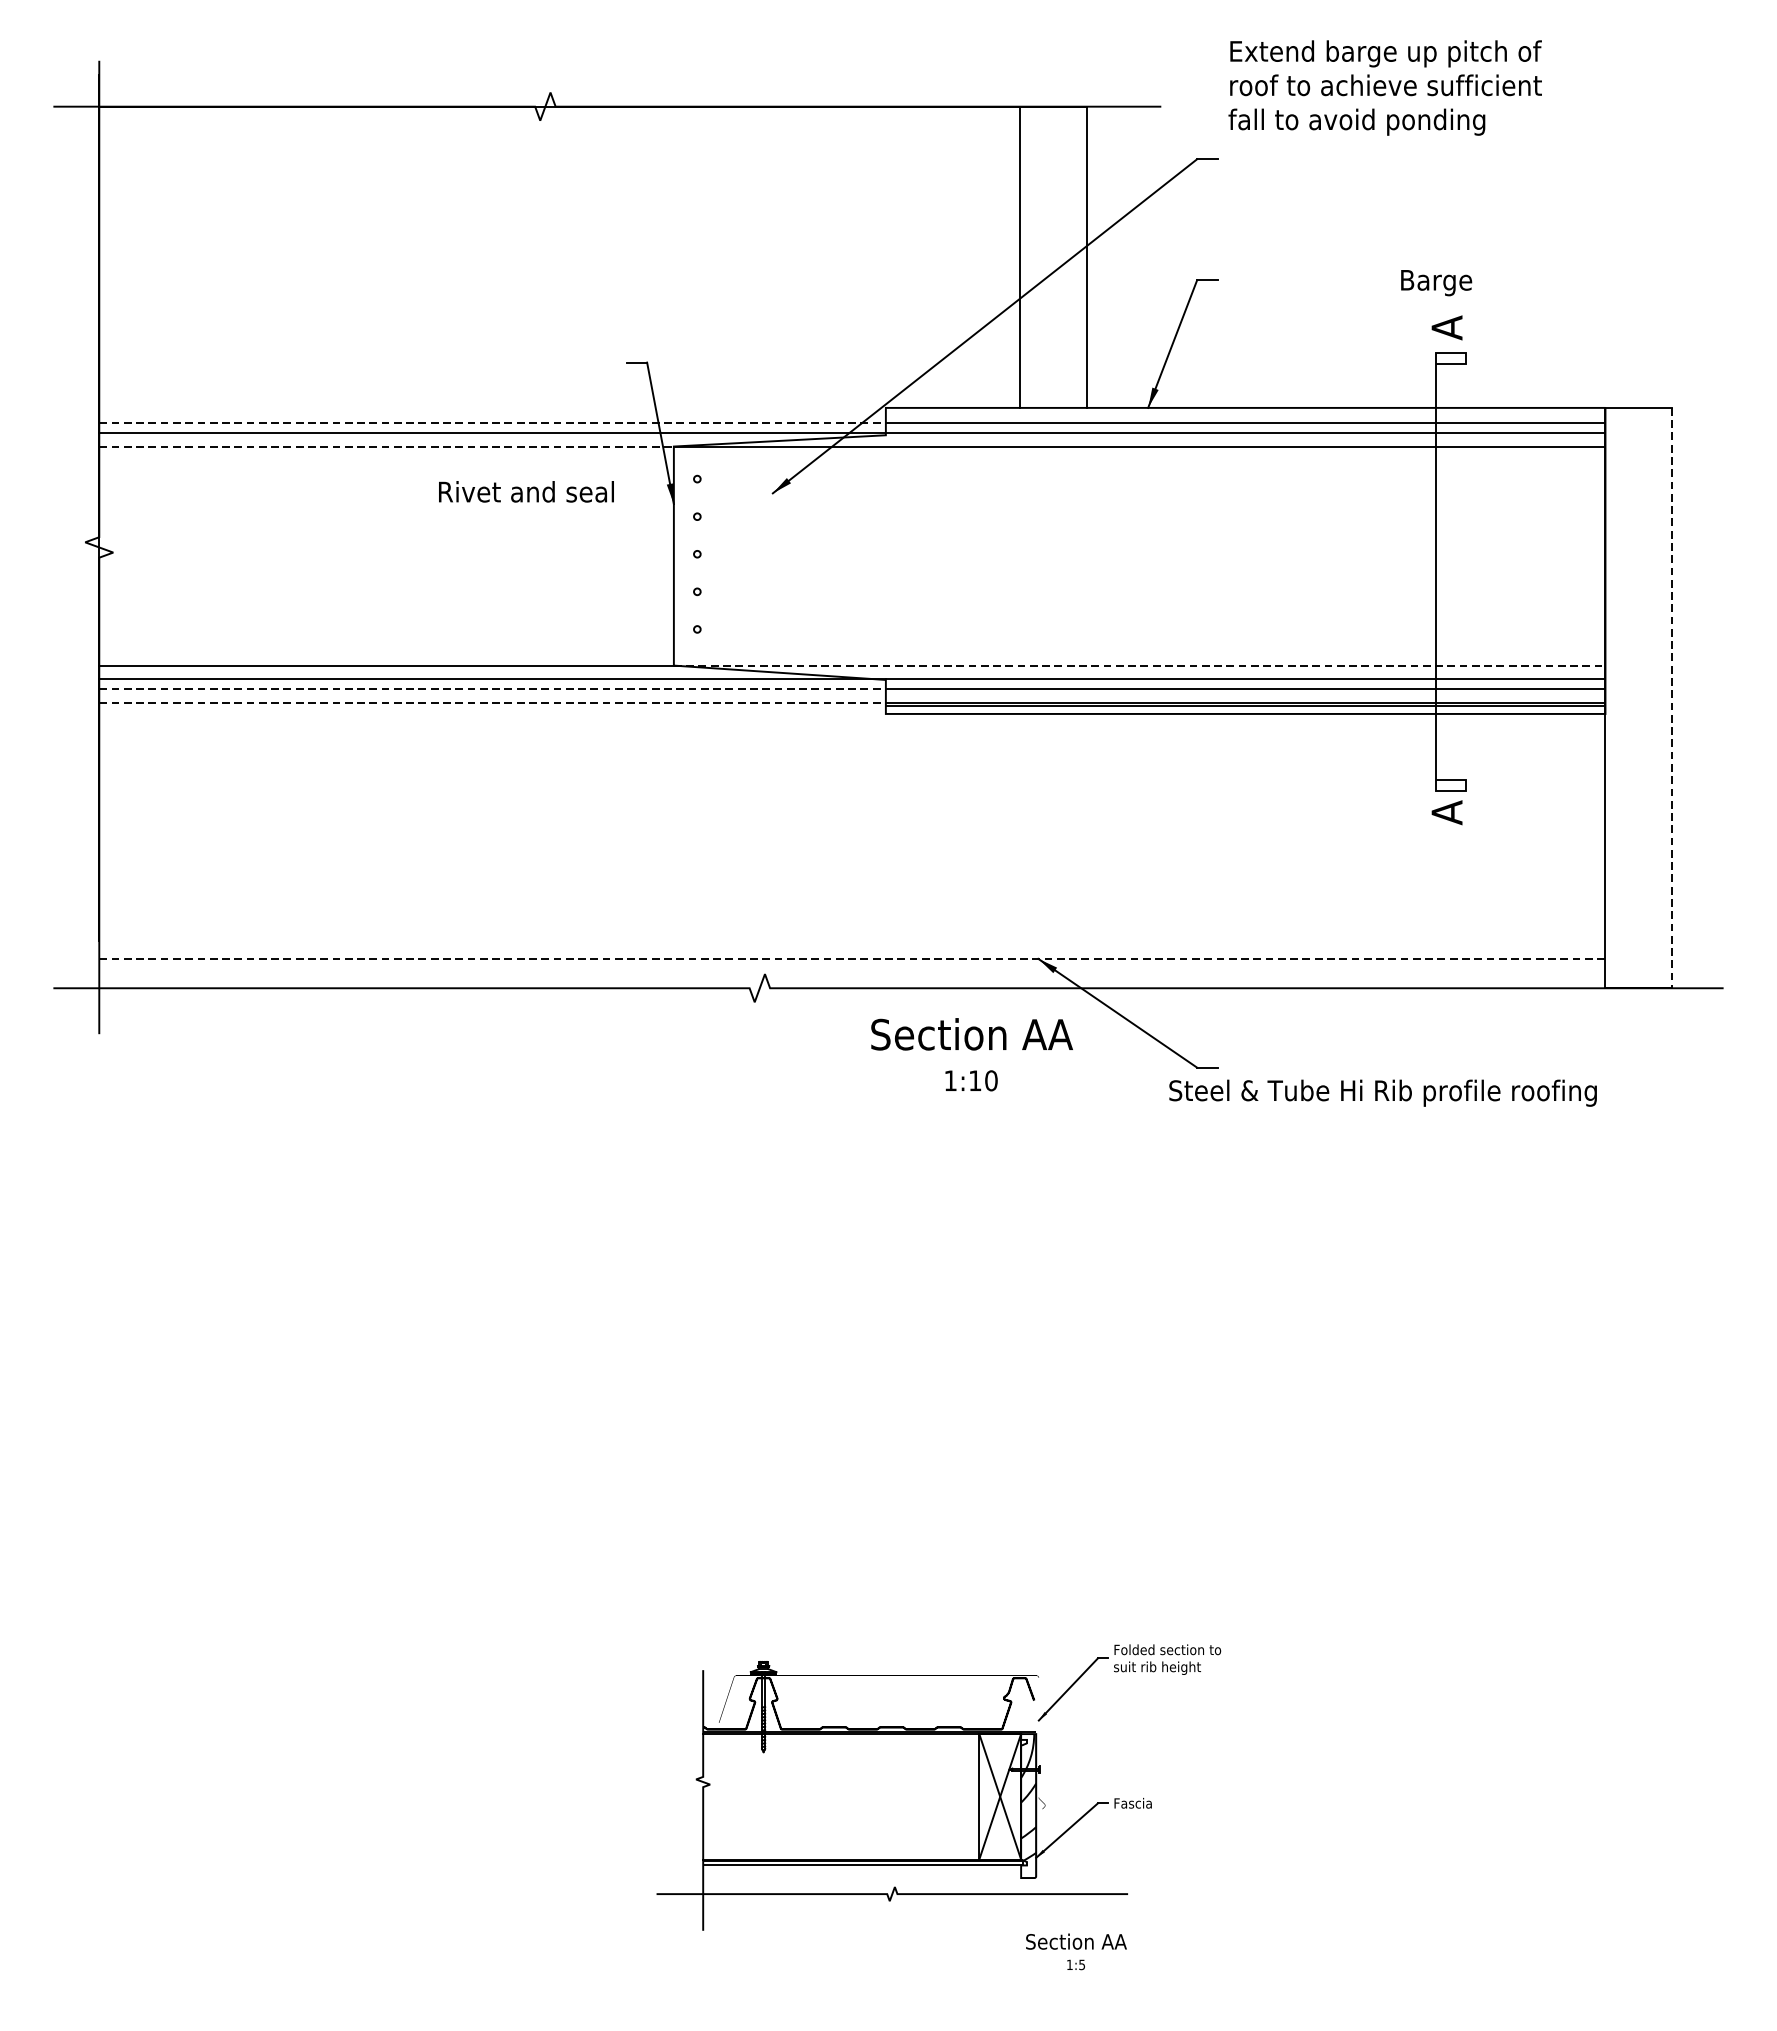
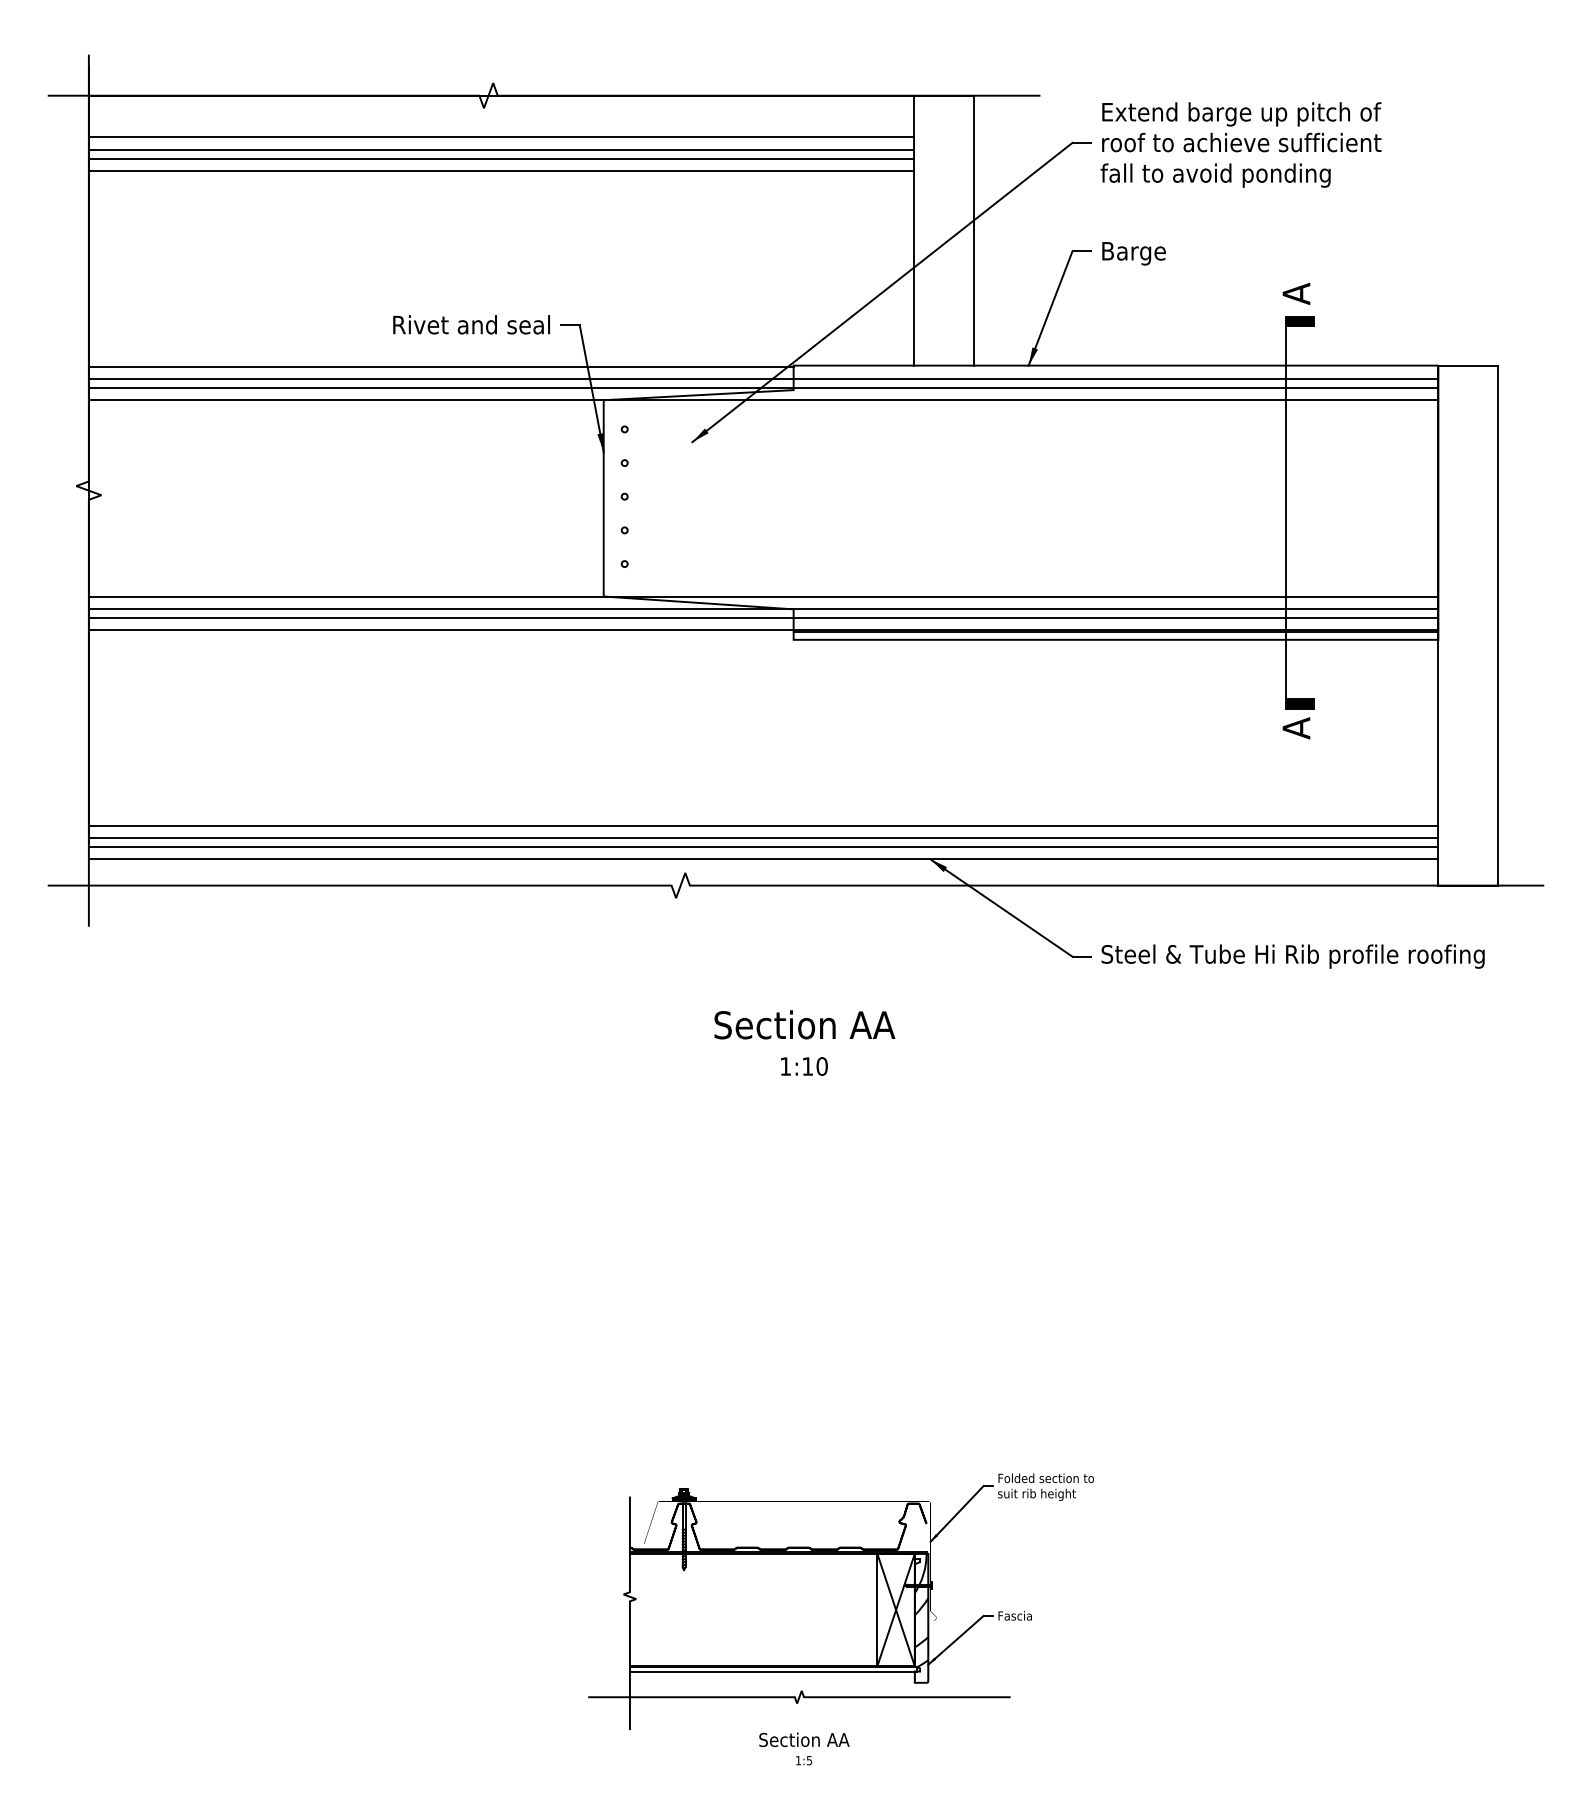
text: (1384, 87) -> (1240, 144), moved
line: (558, 153) -> (500, 137), added
line: (558, 166) -> (500, 149), added
line: (558, 176) -> (500, 158), added
line: (558, 190) -> (500, 170), added
text: (1435, 282) -> (1133, 253), moved
fill: (1450, 357) -> (1299, 320), added
line: (491, 410) -> (440, 367), added
line: (492, 423) -> (441, 379), dashed -> solid
line: (386, 446) -> (346, 400), dashed -> solid
text: (526, 491) -> (471, 324), moved
line: (1140, 665) -> (1021, 596), dashed -> solid
line: (492, 689) -> (441, 617), dashed -> solid
line: (1672, 697) -> (1498, 625), dashed -> solid
line: (492, 702) -> (441, 629), dashed -> solid
fill: (1450, 785) -> (1299, 703), added
line: (852, 922) -> (763, 826), added
line: (852, 935) -> (763, 838), added
line: (852, 945) -> (763, 847), added
line: (852, 959) -> (763, 859), dashed -> solid
text: (971, 1054) -> (804, 1042), moved
text: (1382, 1093) -> (1292, 956), moved
text: (1076, 1951) -> (804, 1748), moved

